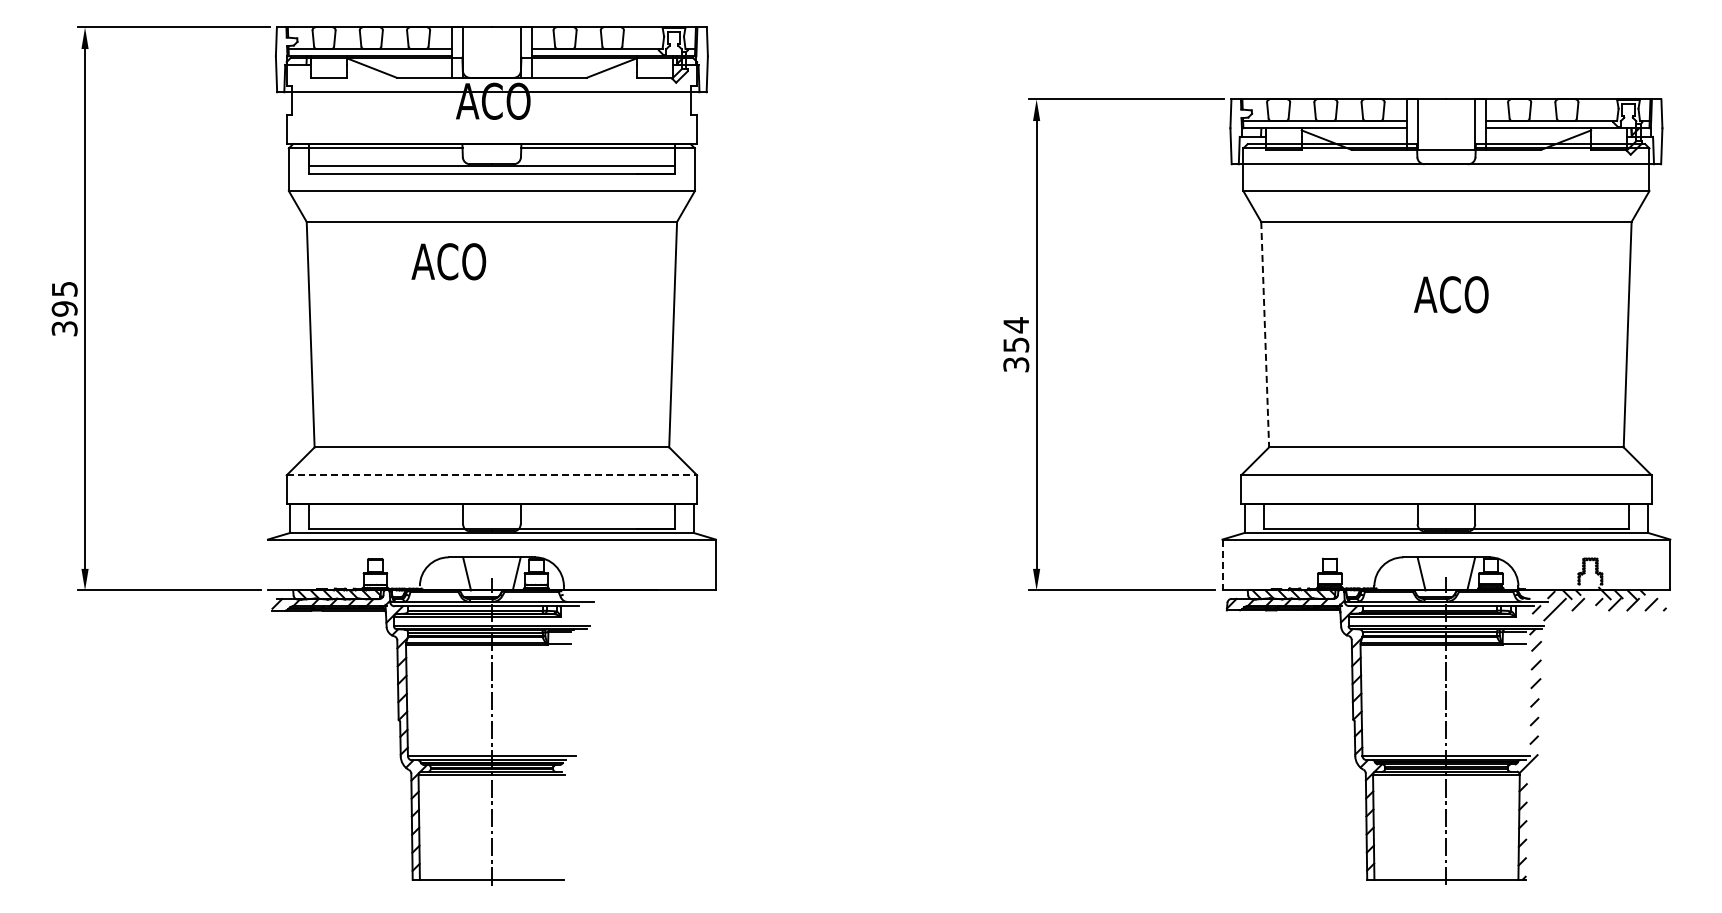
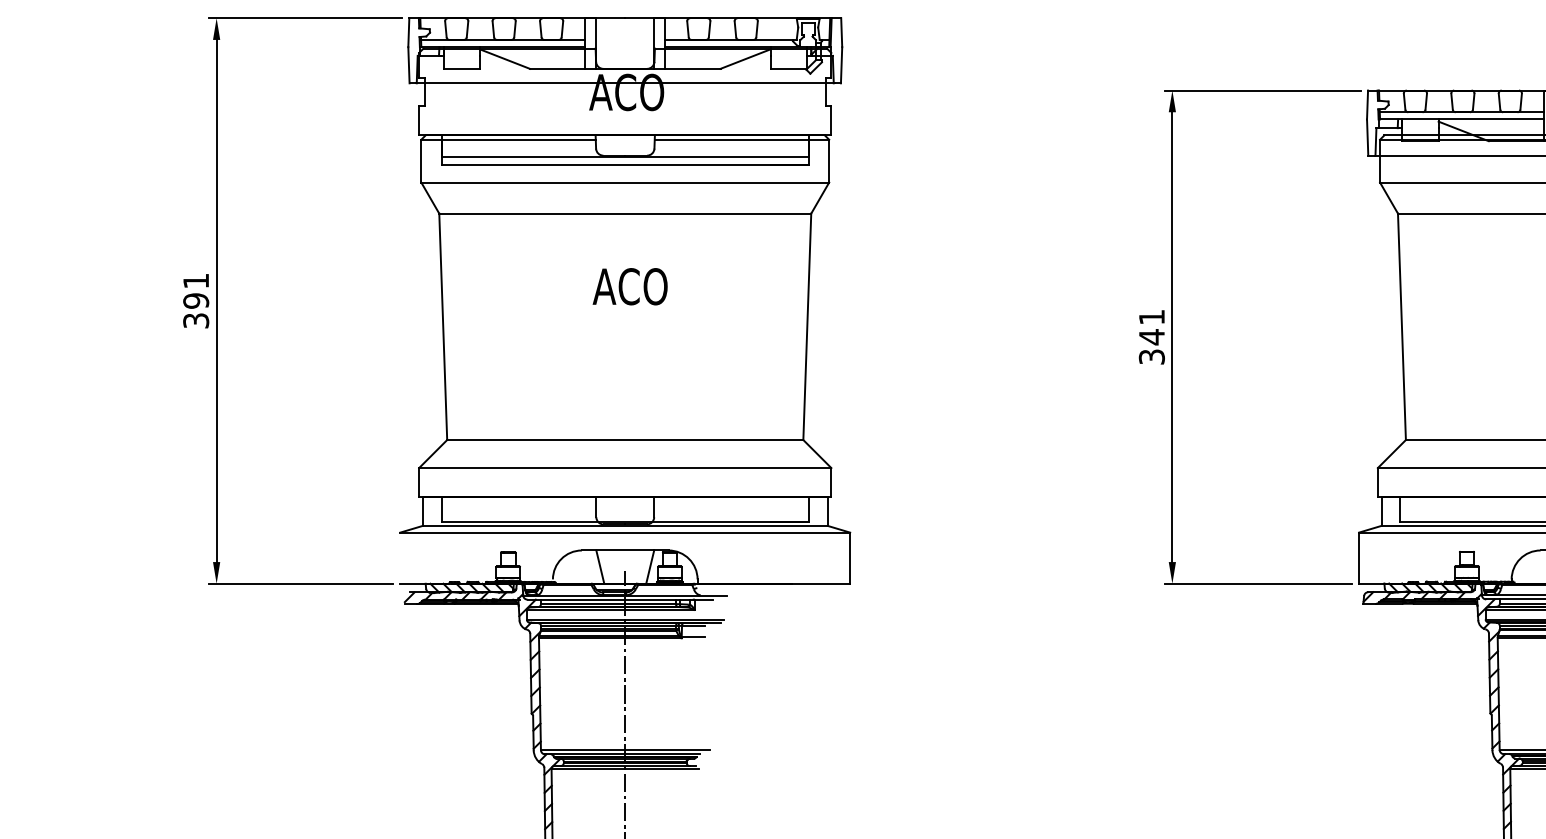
text: (448, 261) -> (629, 286), moved
text: (64, 289) -> (195, 281), 395 -> 391
line: (1265, 334) -> (1402, 326), dashed -> solid
text: (1016, 335) -> (1152, 327), 354 -> 341
line: (492, 475) -> (625, 468), dashed -> solid
line: (1222, 565) -> (1359, 558), dashed -> solid

